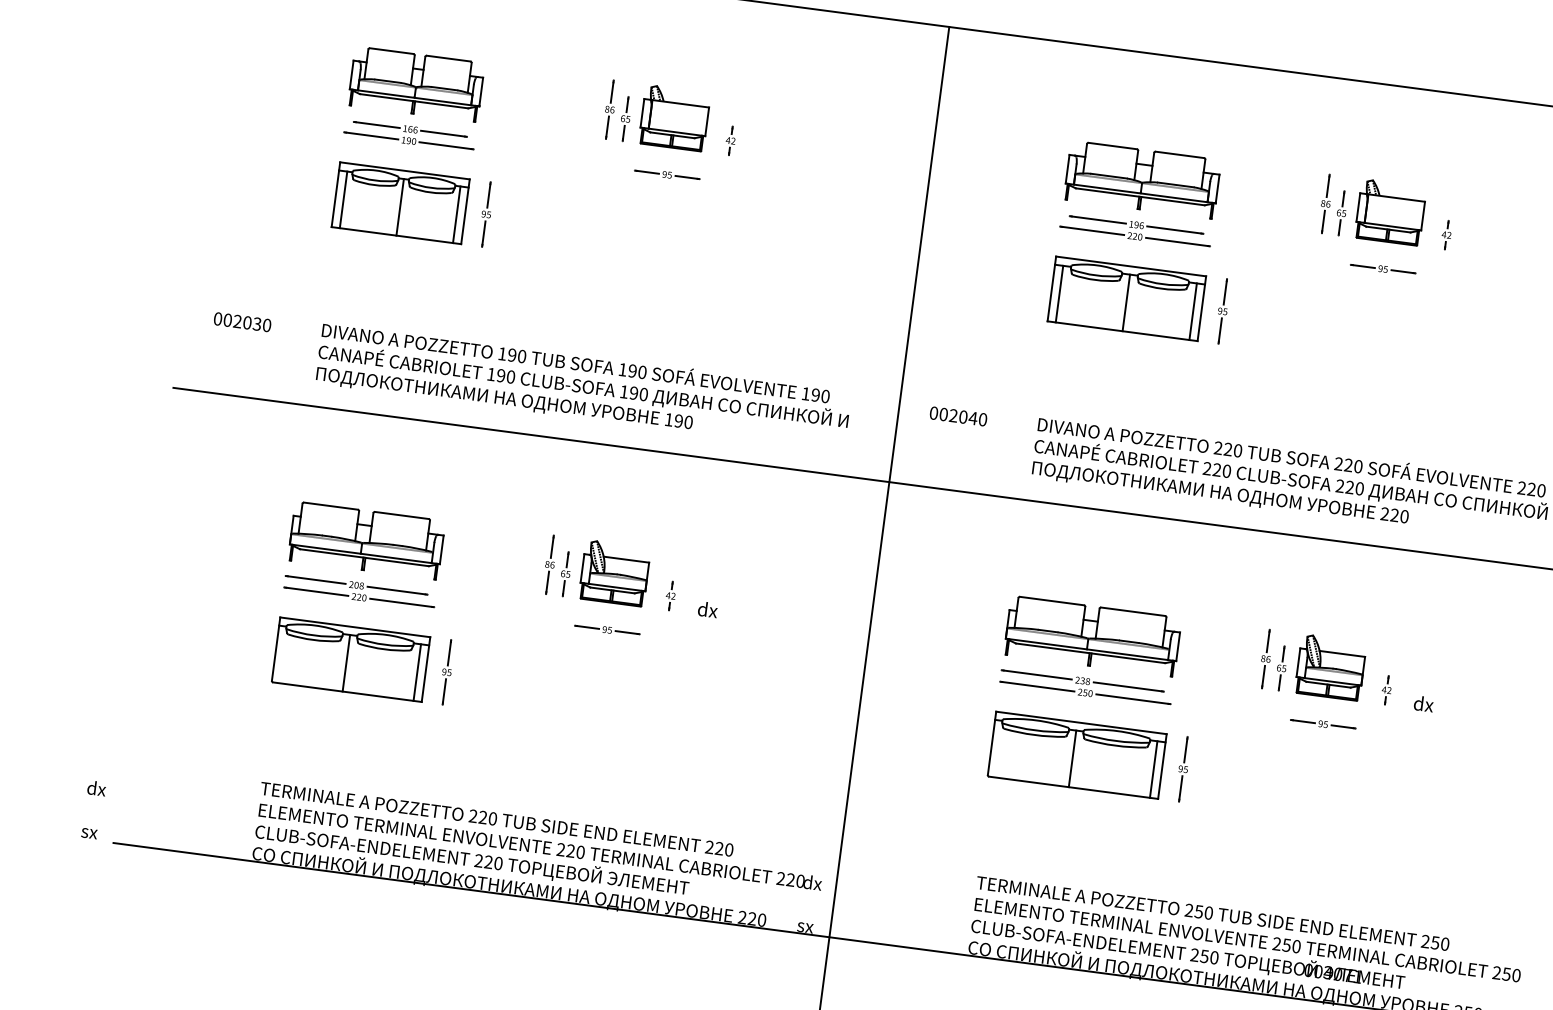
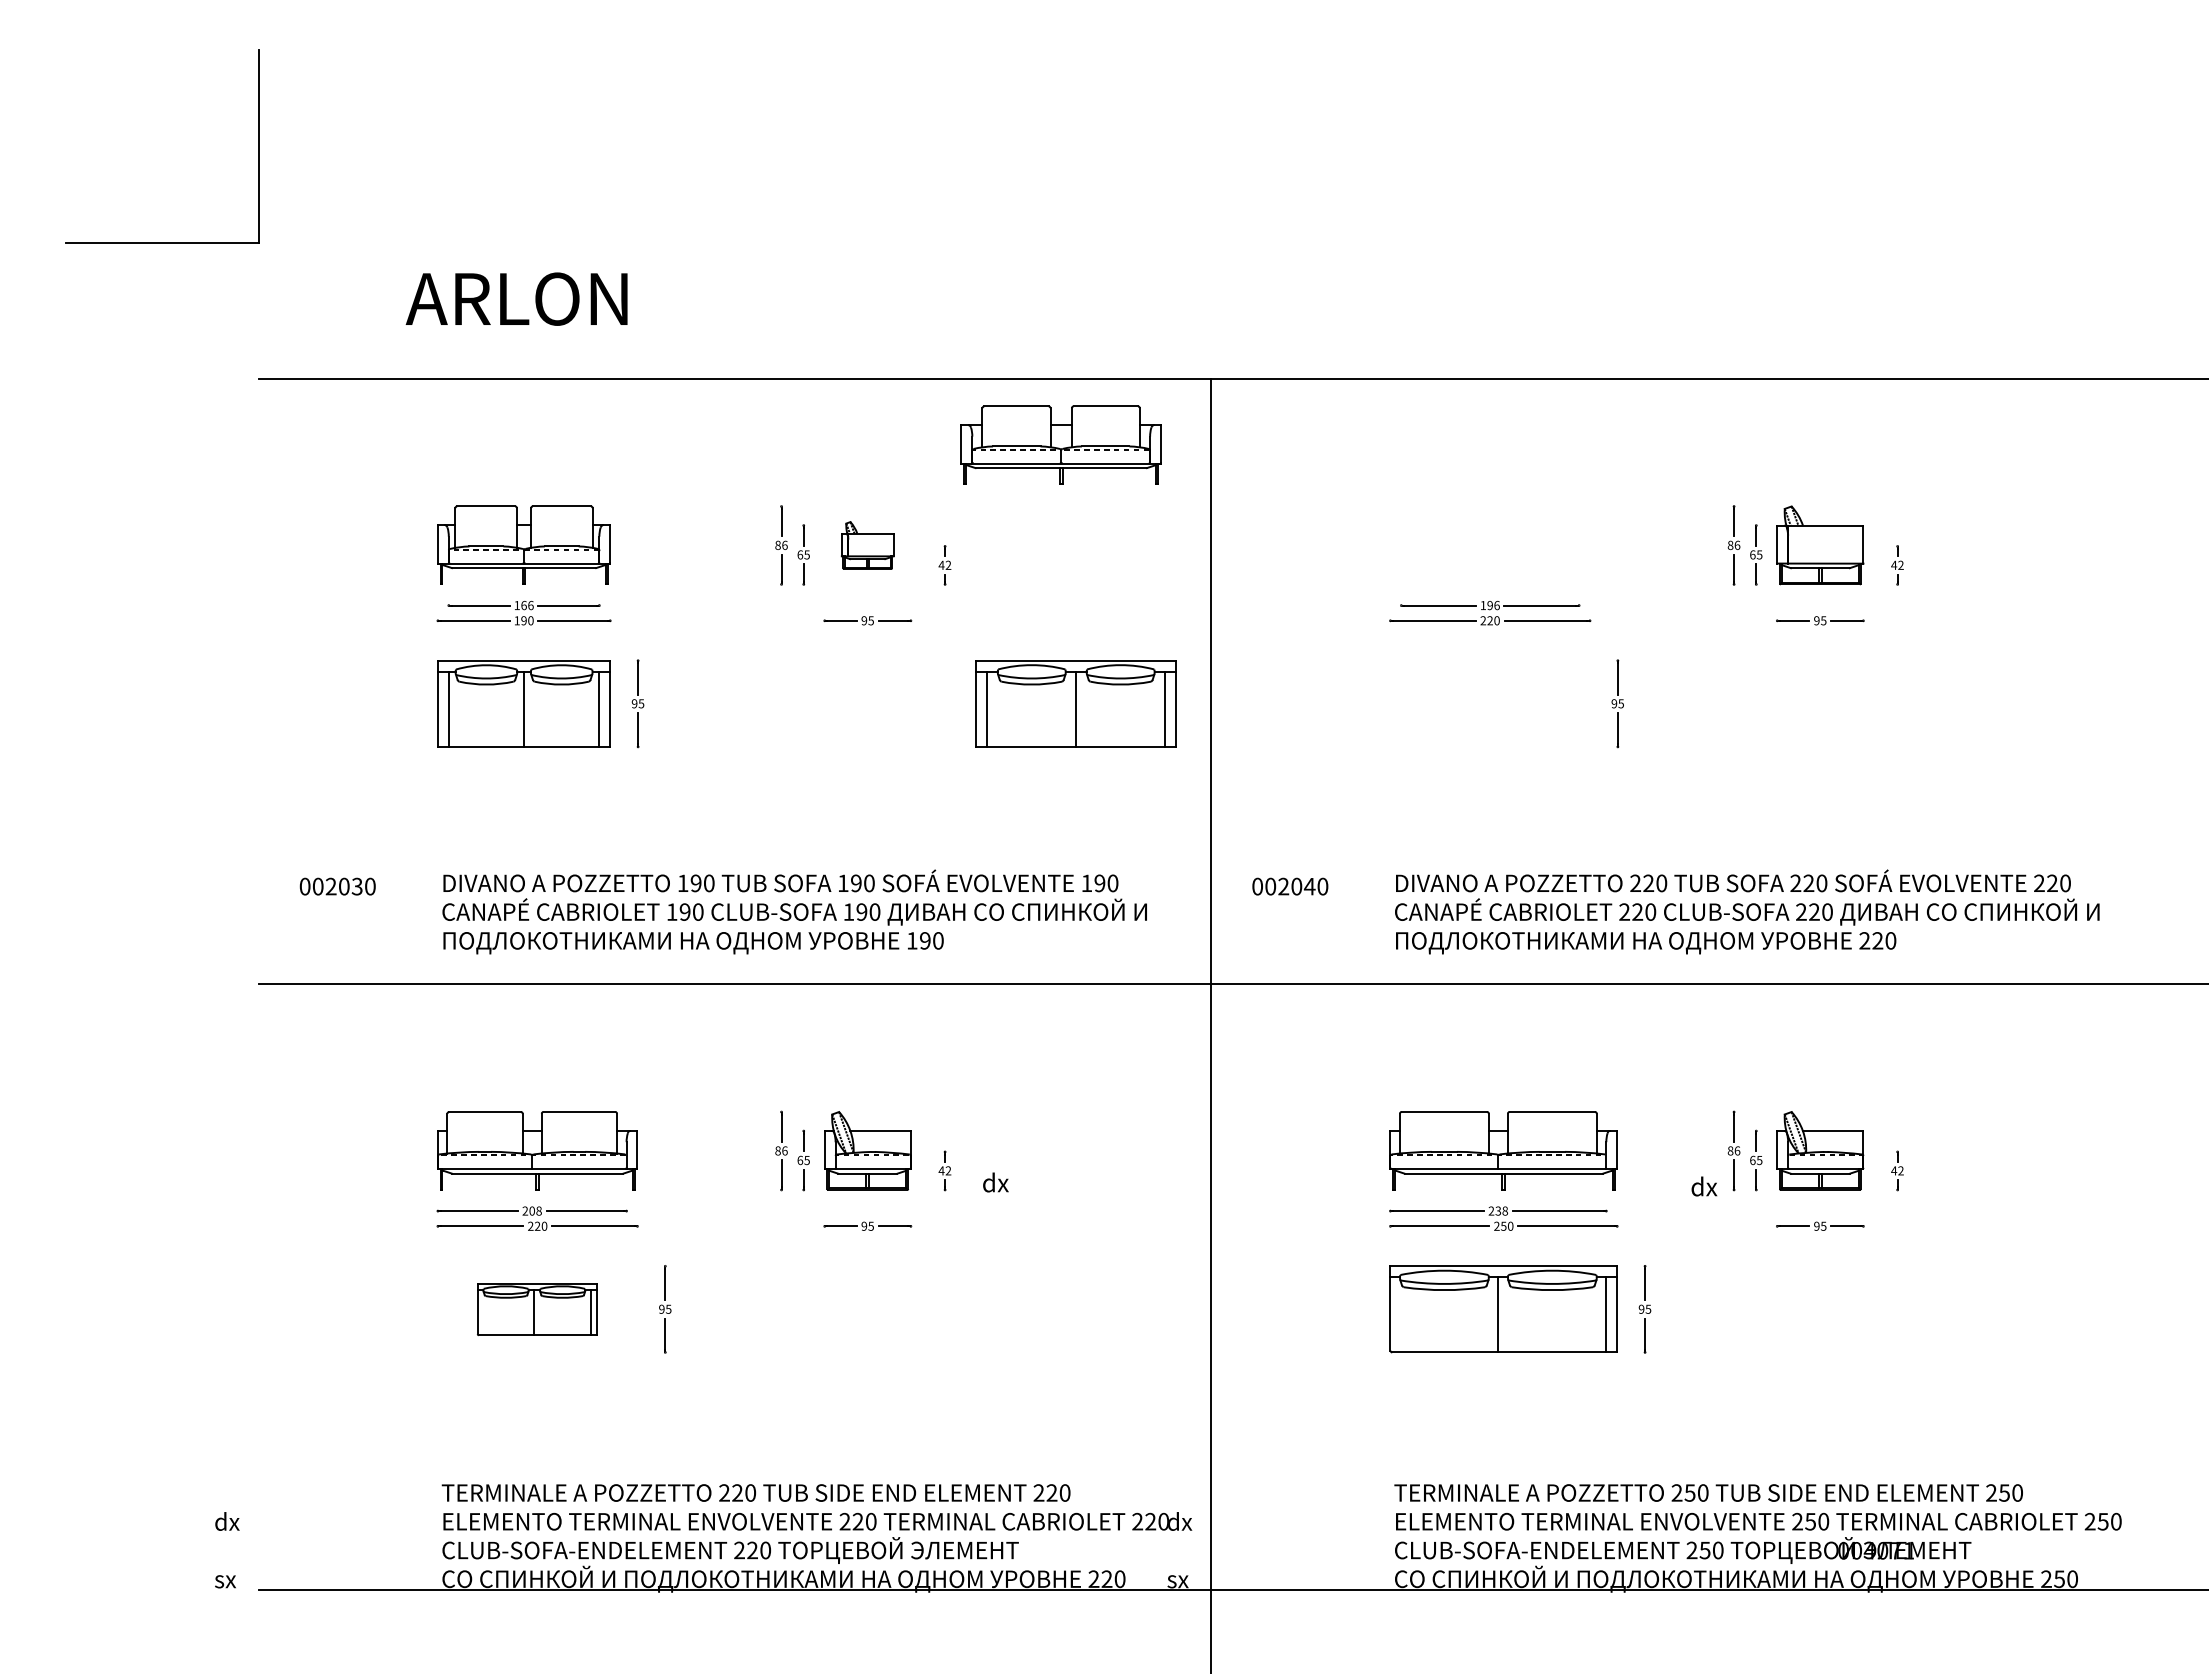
part: (674, 118) -> (867, 545), size x0.6
part: (1142, 179) -> (1060, 444), moved
part: (1126, 298) -> (1075, 703), moved
part: (350, 659) -> (537, 1309), size x0.6
text: (1423, 703) -> (1704, 1186), moved

